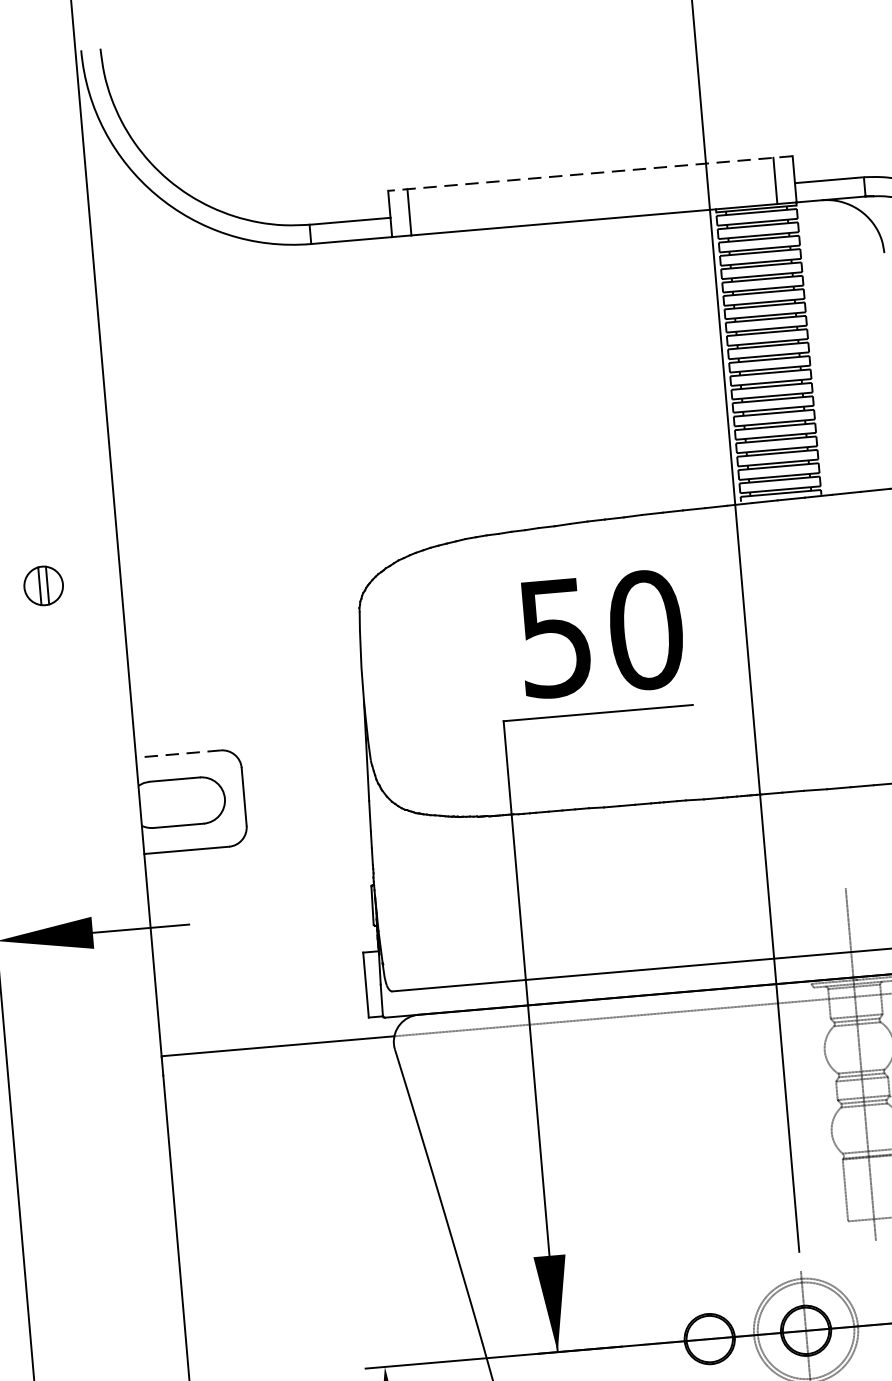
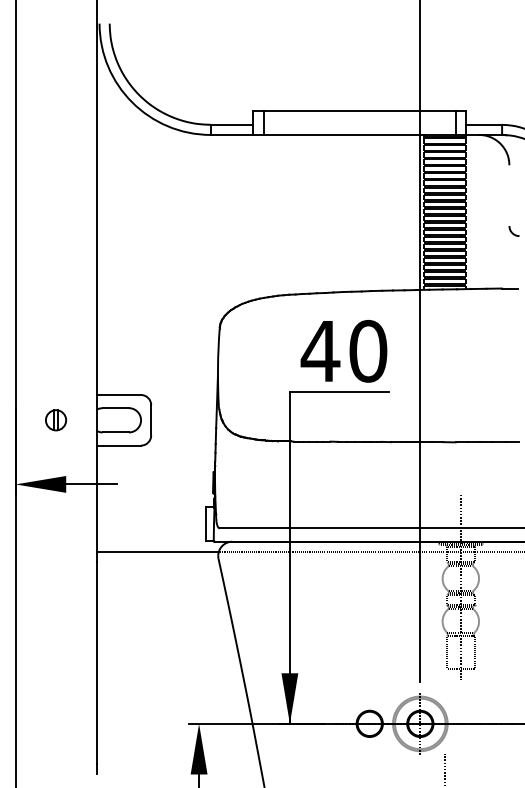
line: (590, 173) -> (359, 110), dashed -> solid
part: (44, 586) -> (56, 420), moved
text: (555, 638) -> (320, 351), 50 -> 40
line: (177, 755) -> (118, 395), dashed -> solid

